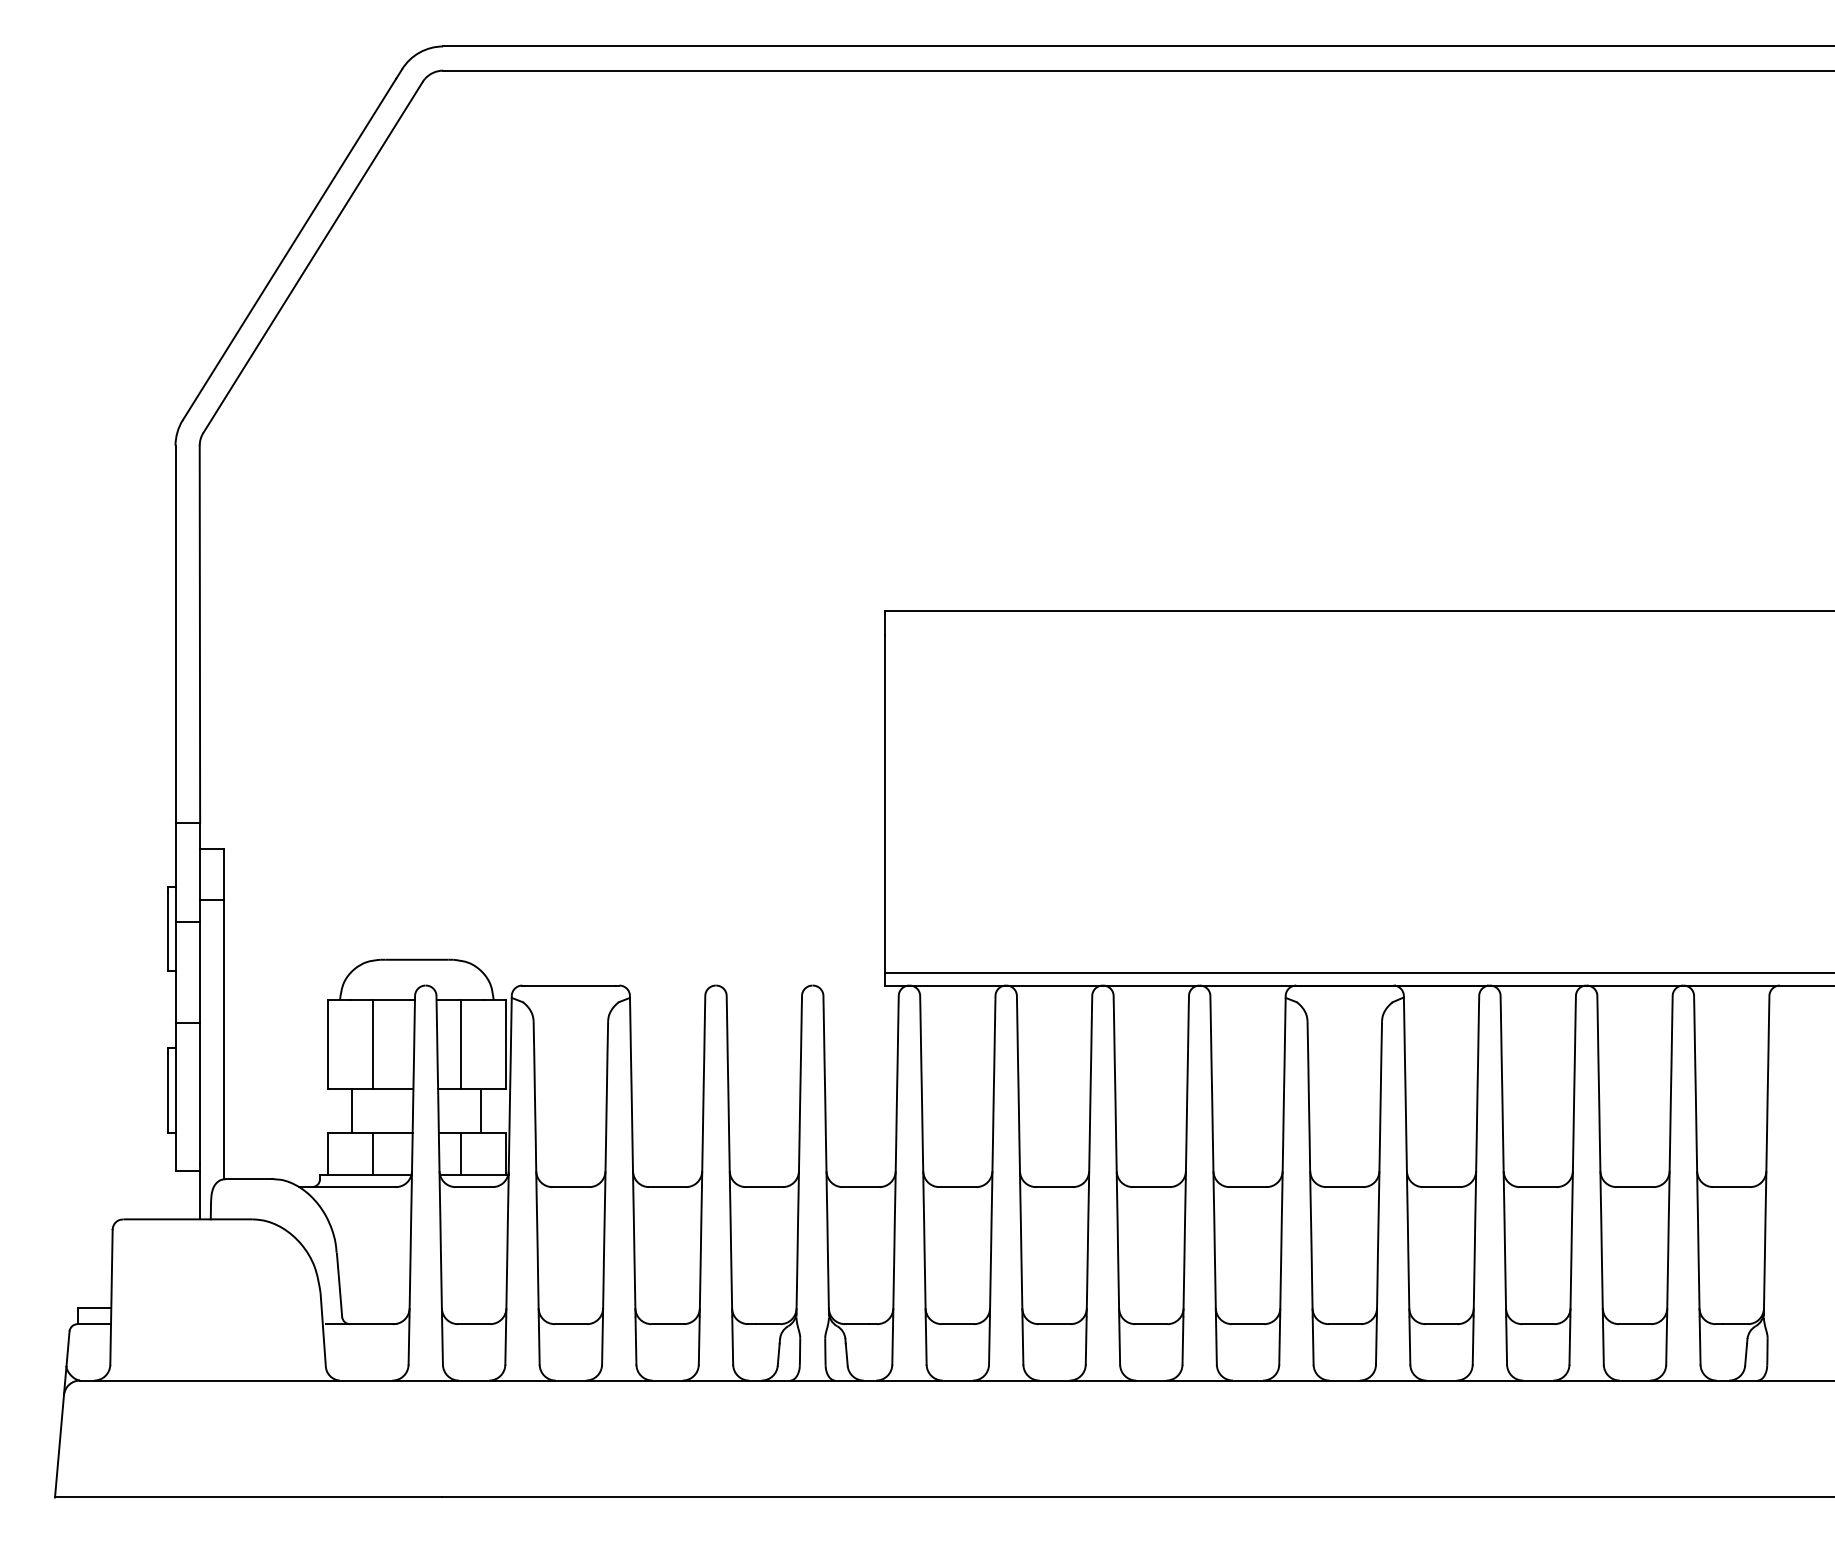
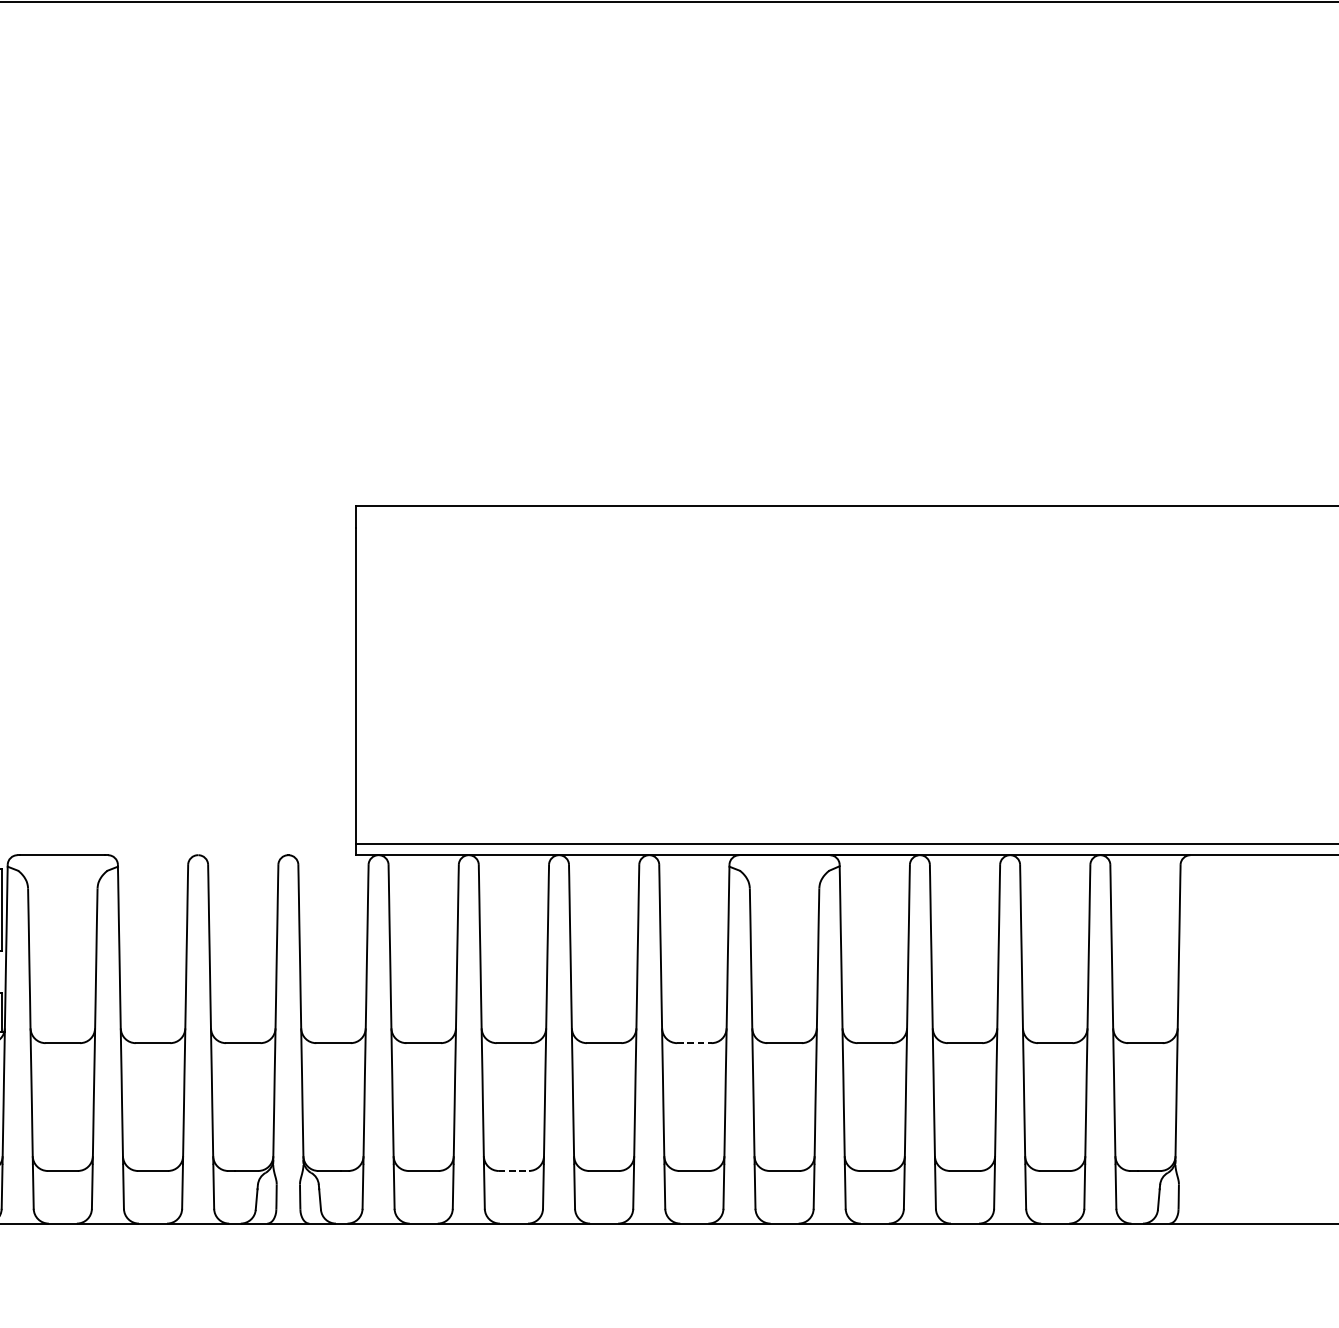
line: (1248, 1187) -> (694, 1043), solid -> dashed
line: (1055, 1324) -> (514, 1171), solid -> dashed

